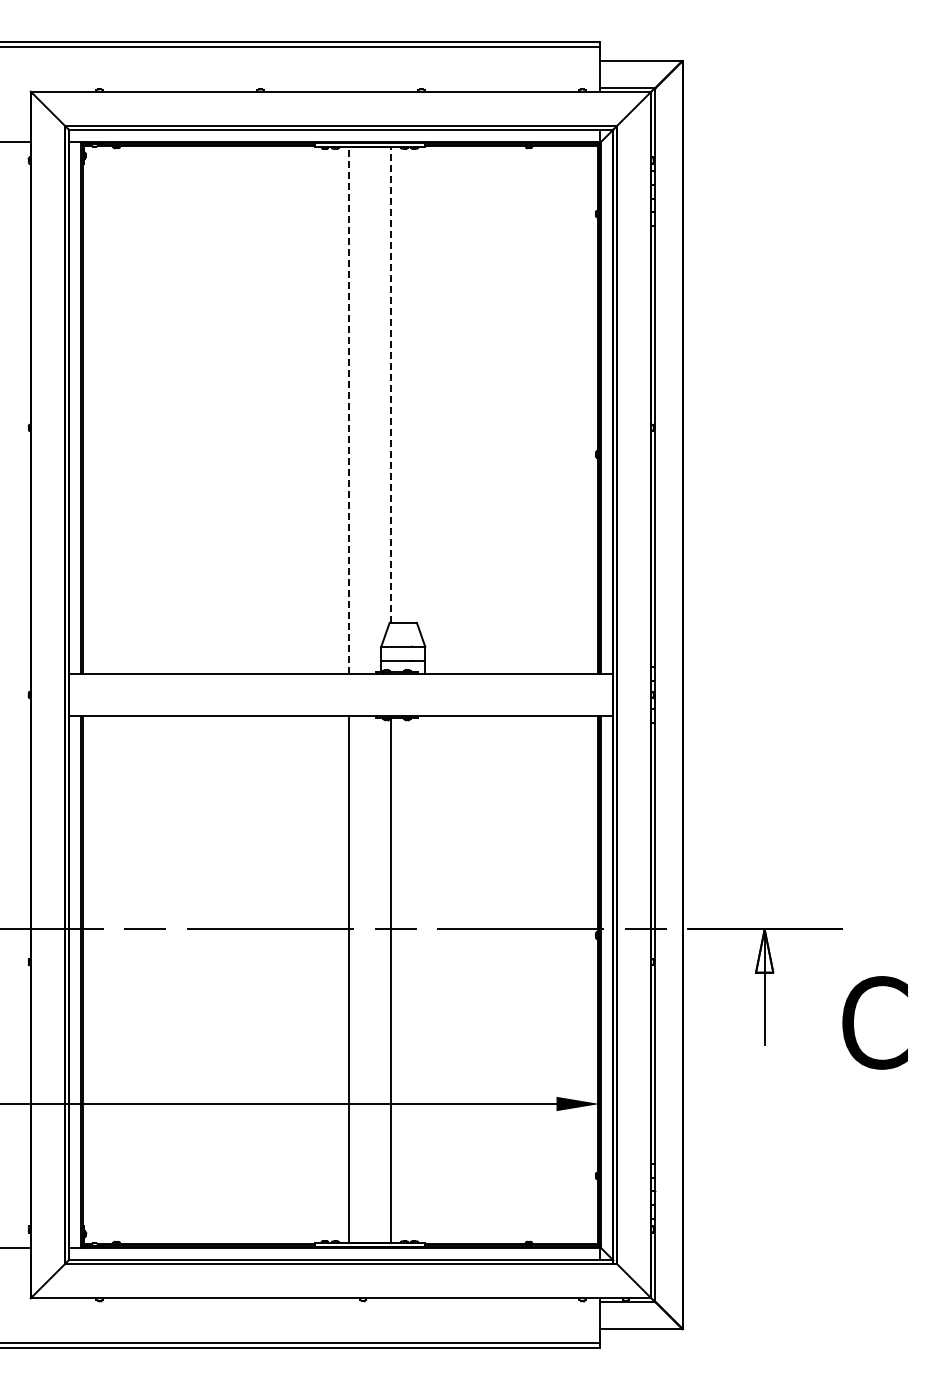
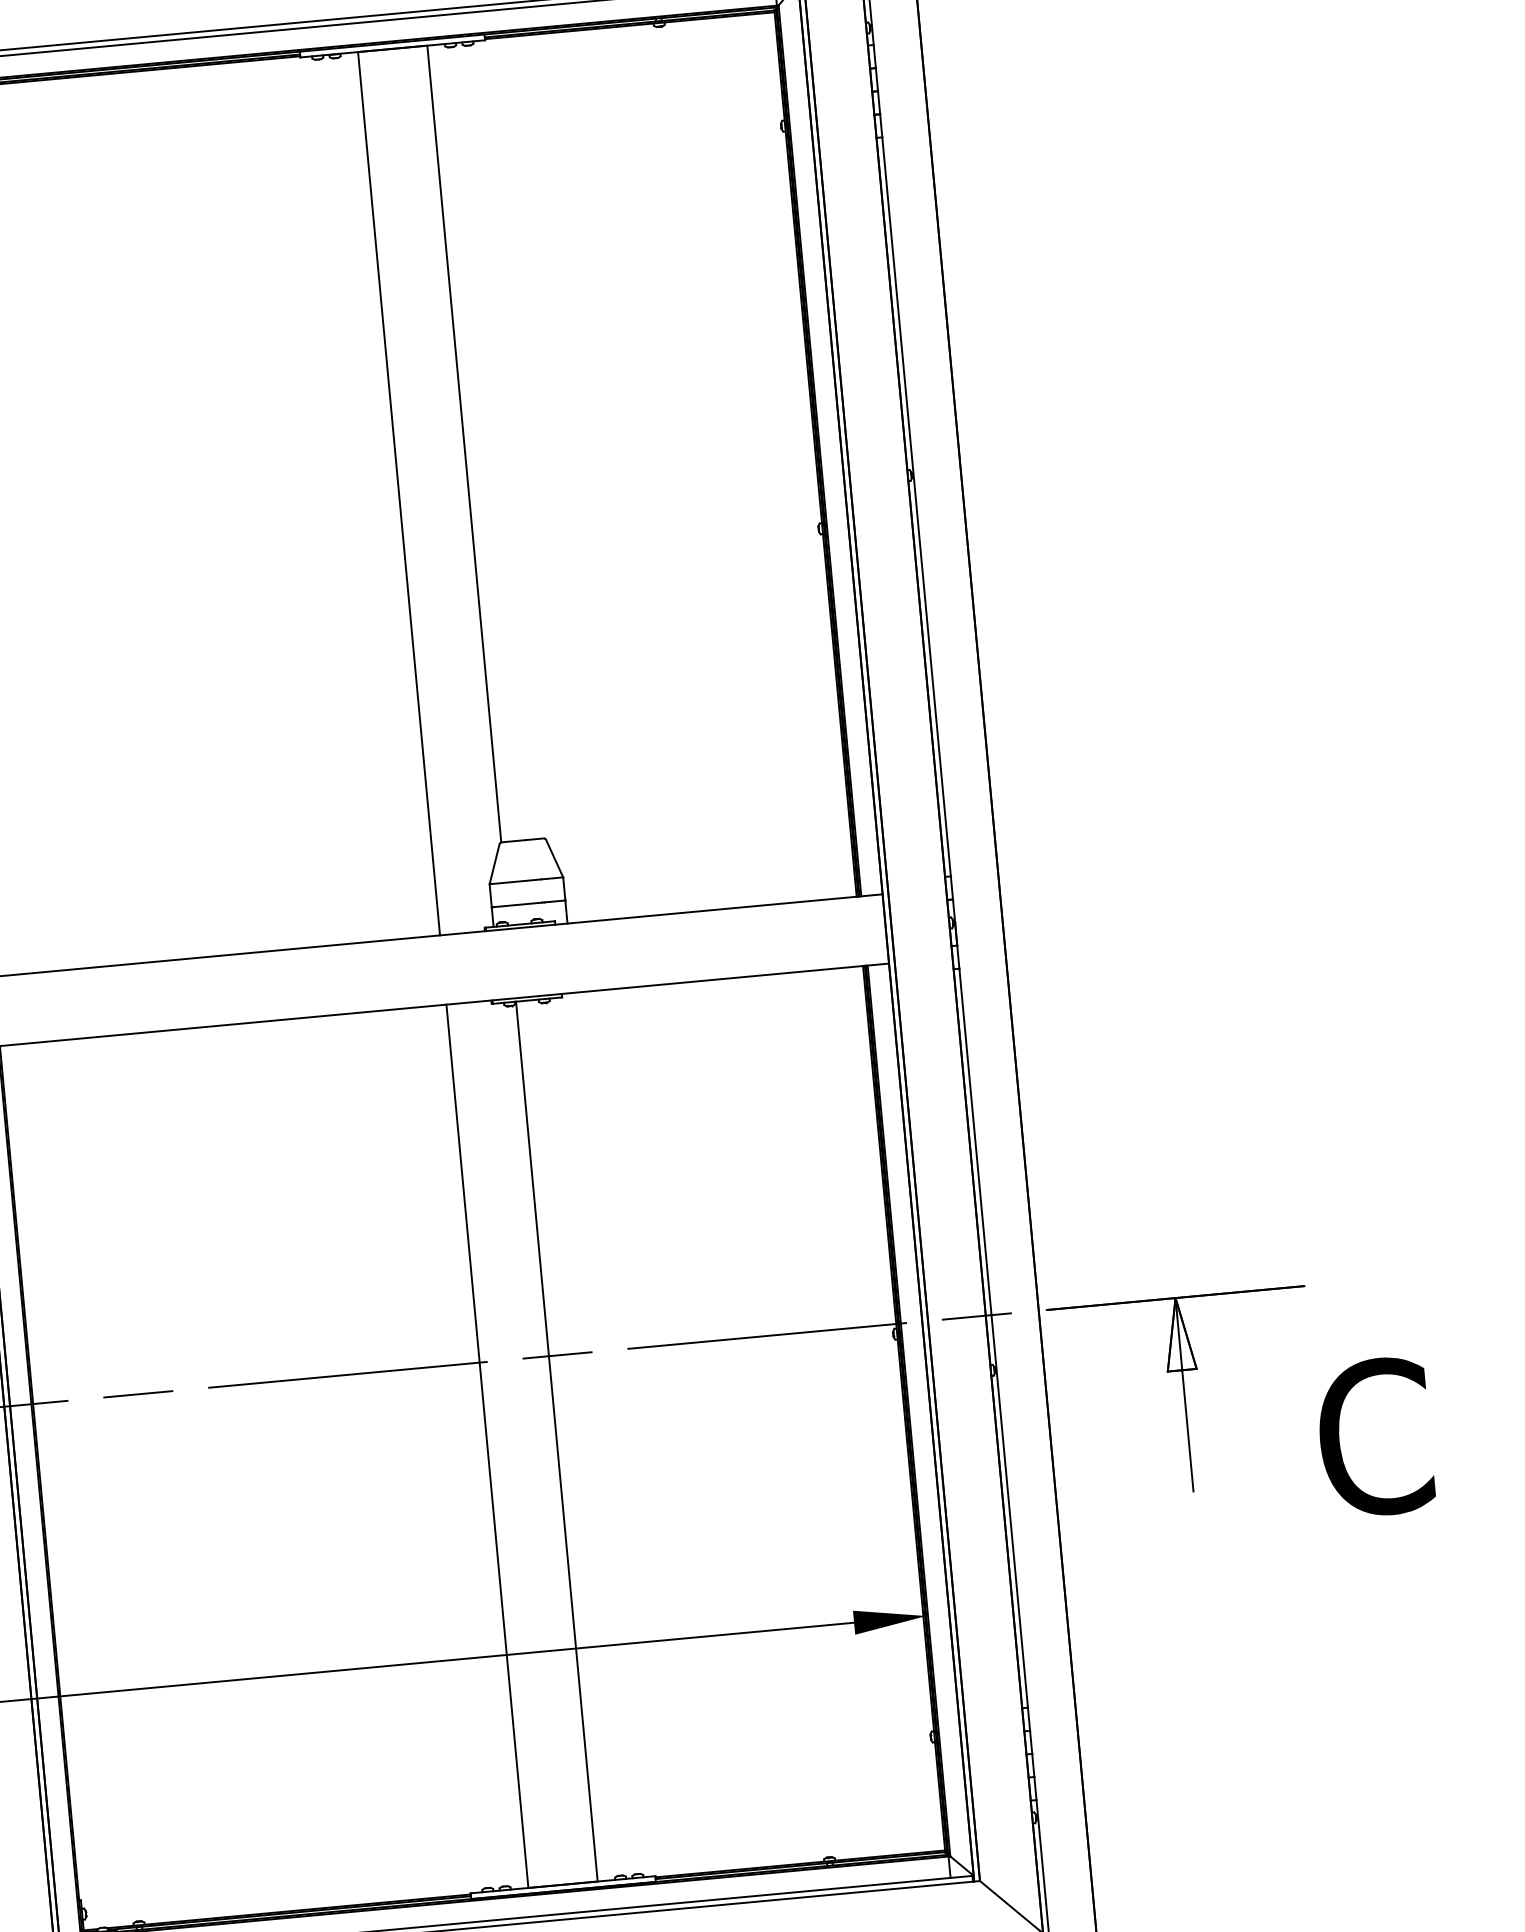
line: (390, 384) -> (464, 443), dashed -> solid
line: (349, 410) -> (399, 493), dashed -> solid

